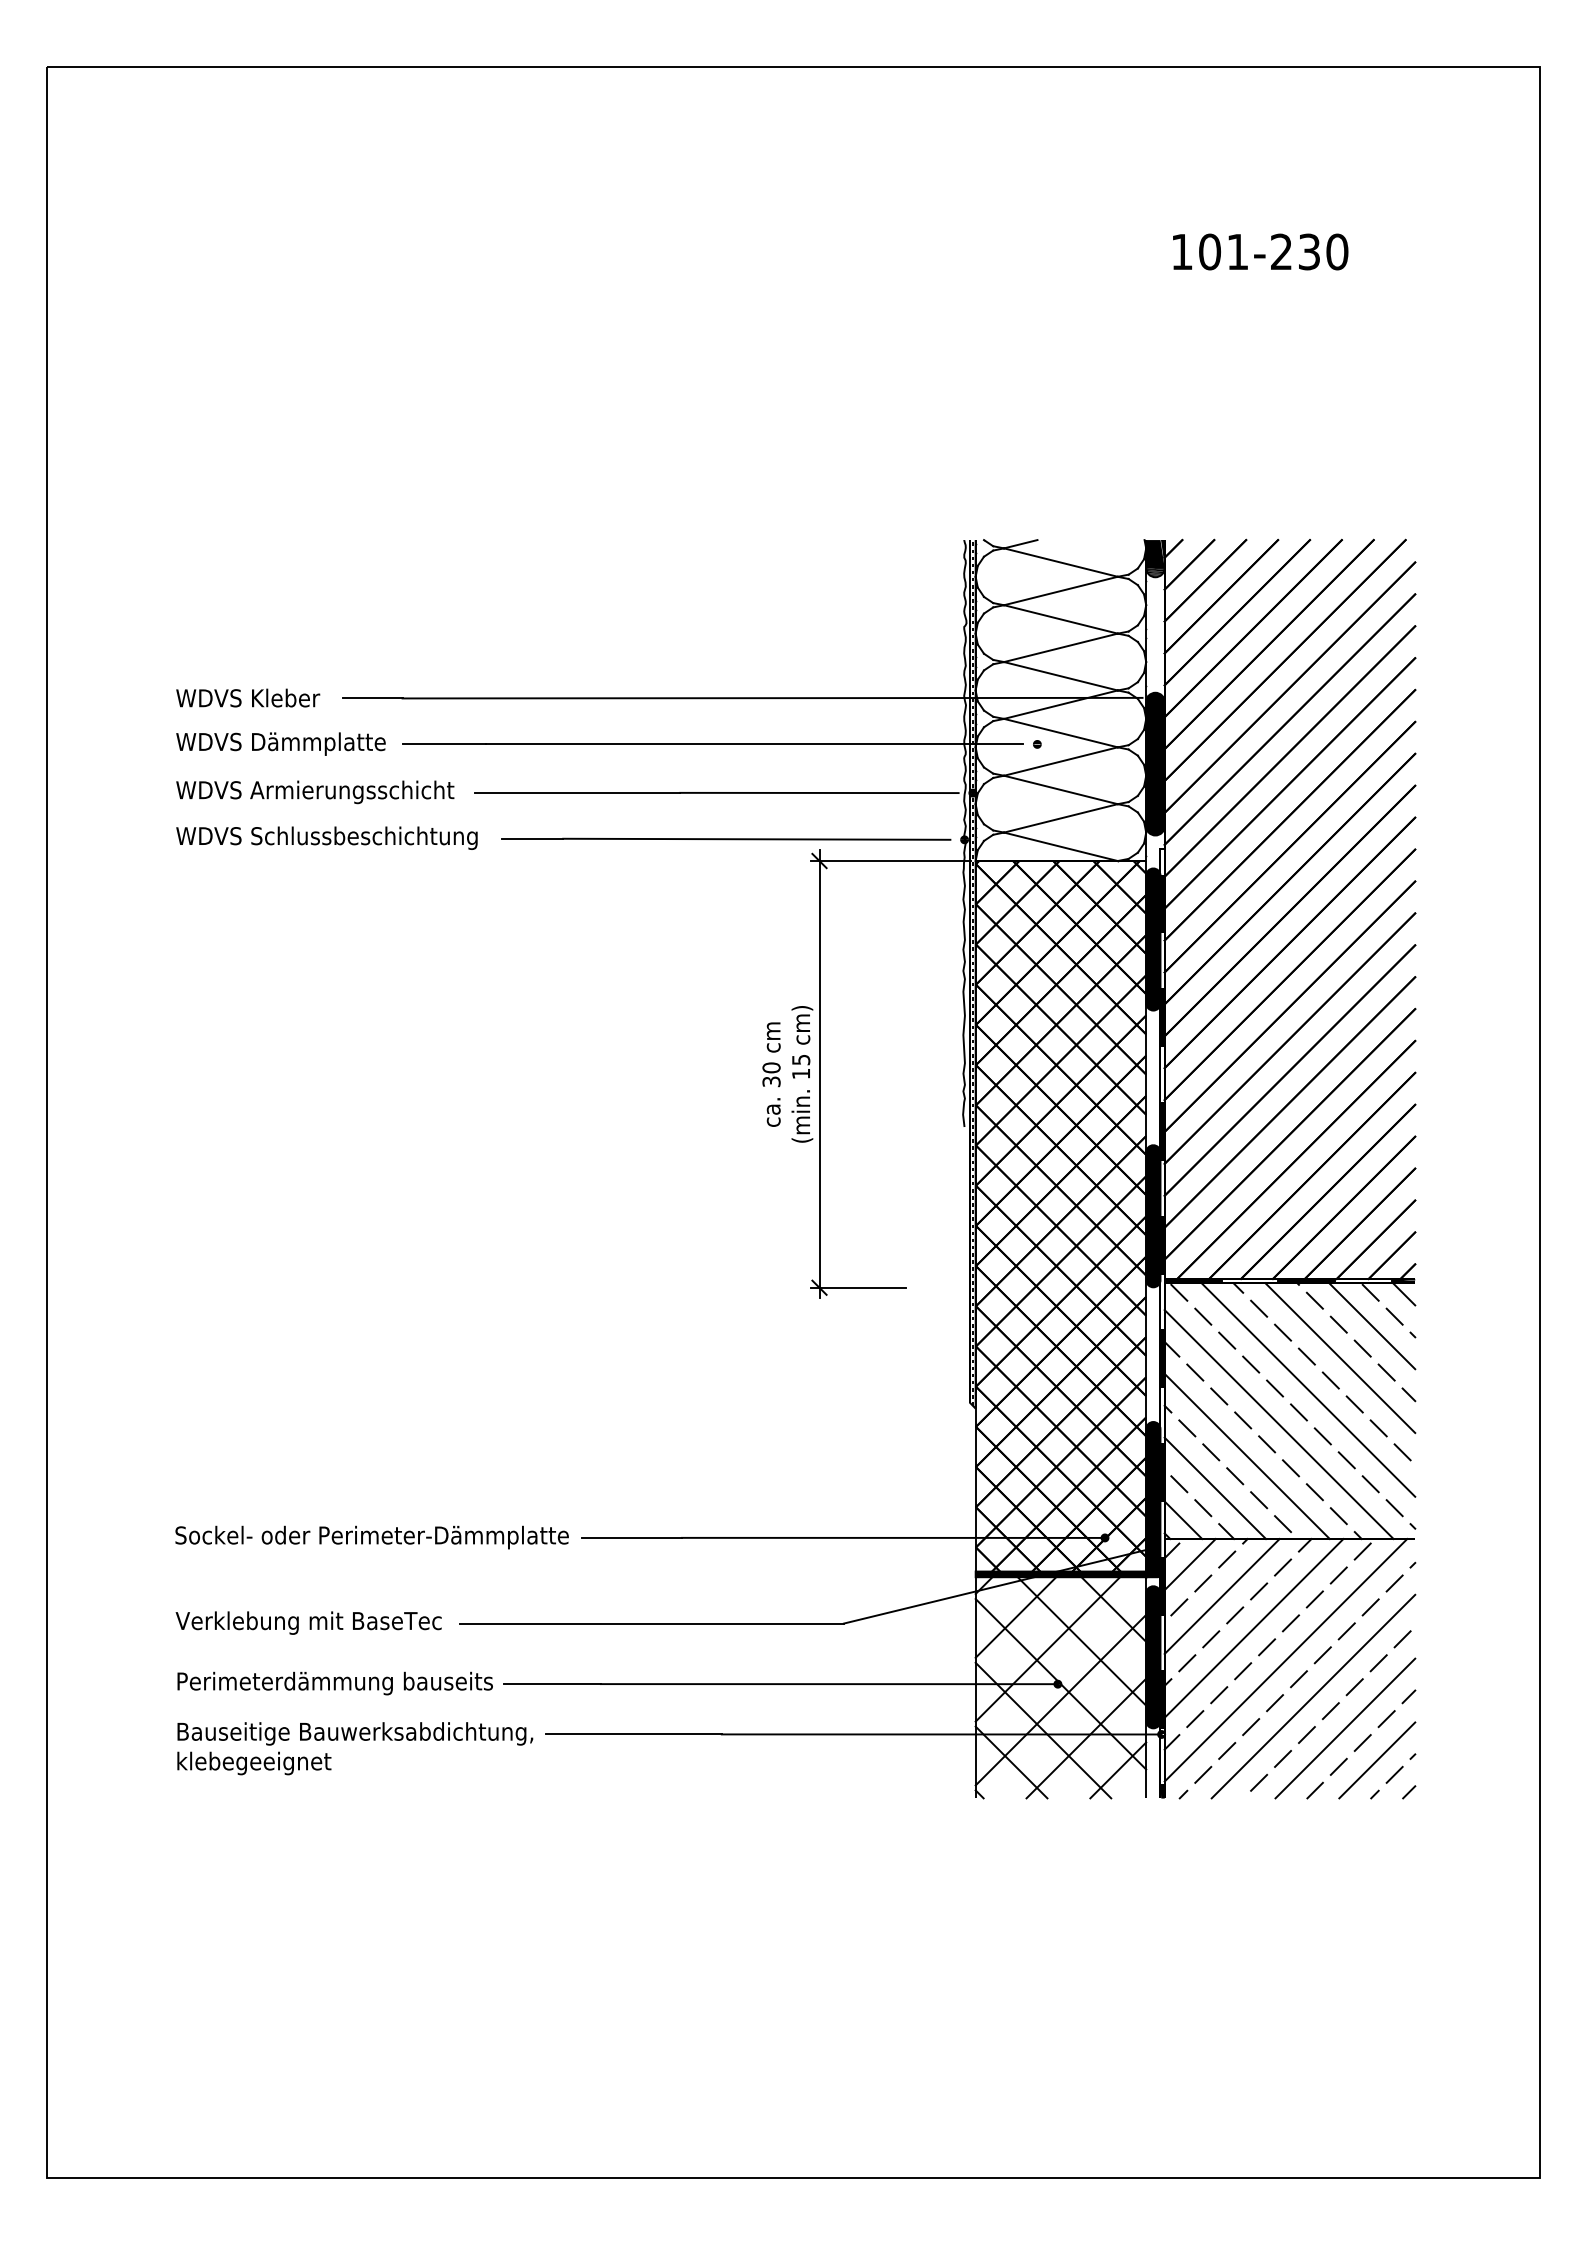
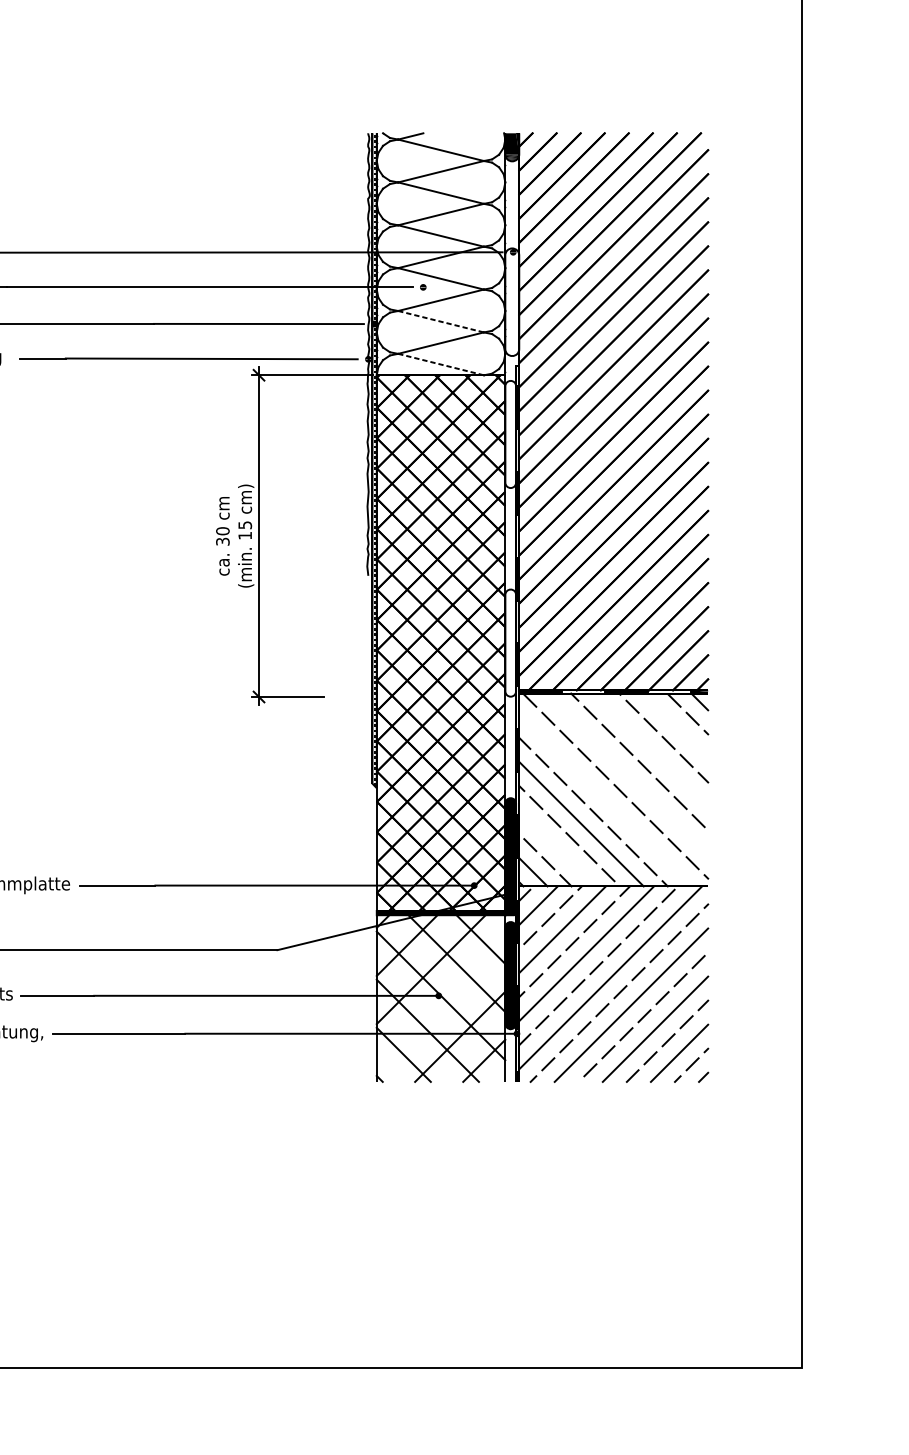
fill: (1155, 763) -> (512, 301), removed
line: (1060, 789) -> (440, 321), solid -> dashed
line: (1060, 846) -> (440, 364), solid -> dashed
fill: (1153, 939) -> (510, 434), removed
fill: (1153, 1216) -> (510, 643), removed
line: (1372, 1326) -> (675, 726), removed
line: (1340, 1358) -> (651, 750), removed
line: (1308, 1389) -> (627, 773), removed
line: (1278, 1424) -> (605, 800), removed
line: (1215, 1488) -> (557, 848), removed
line: (1060, 1699) -> (440, 1007), removed

